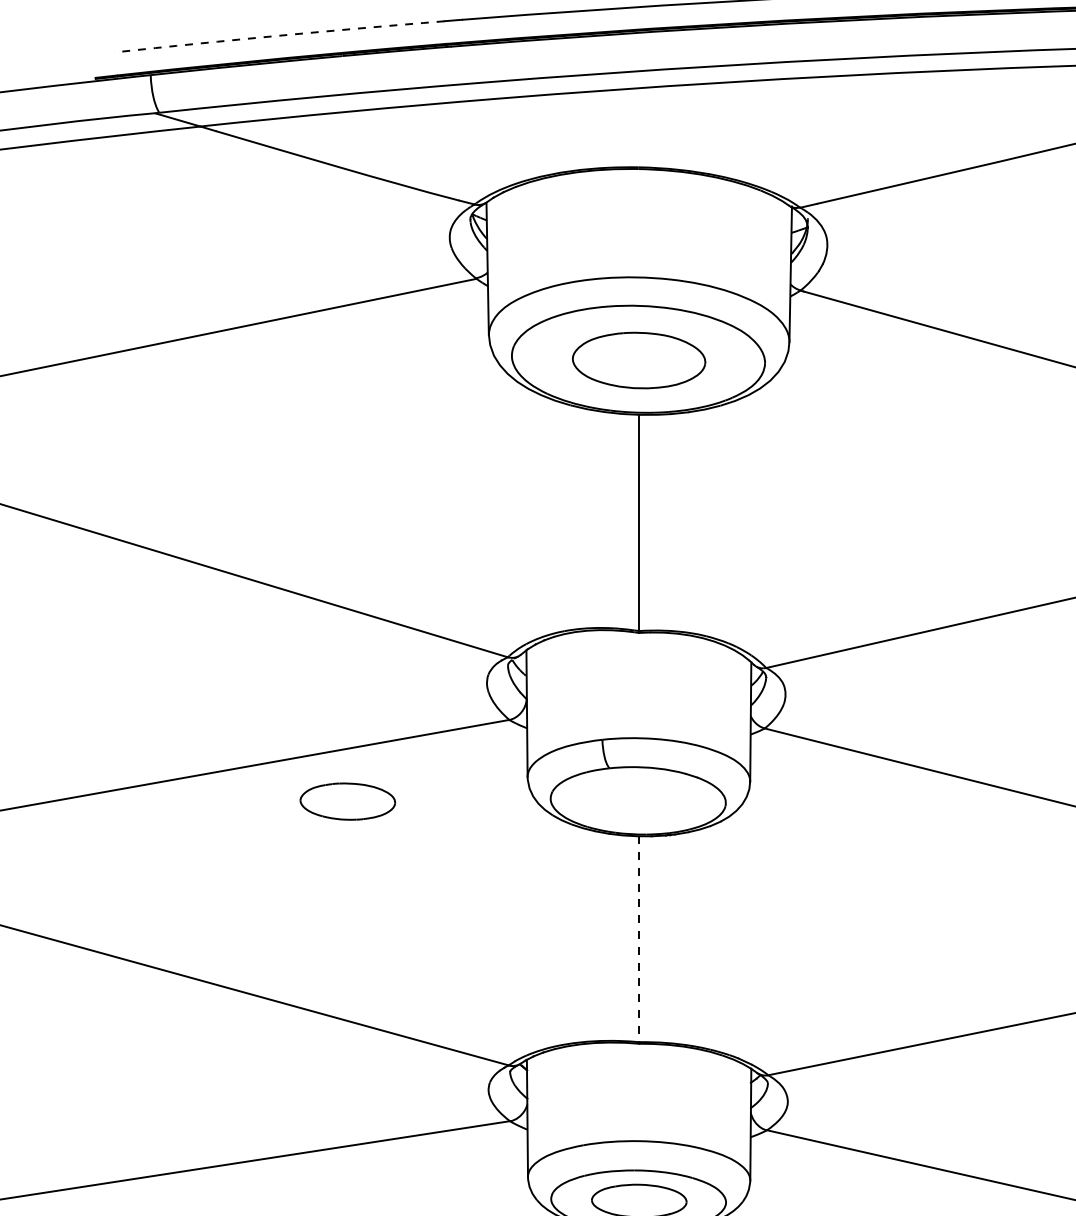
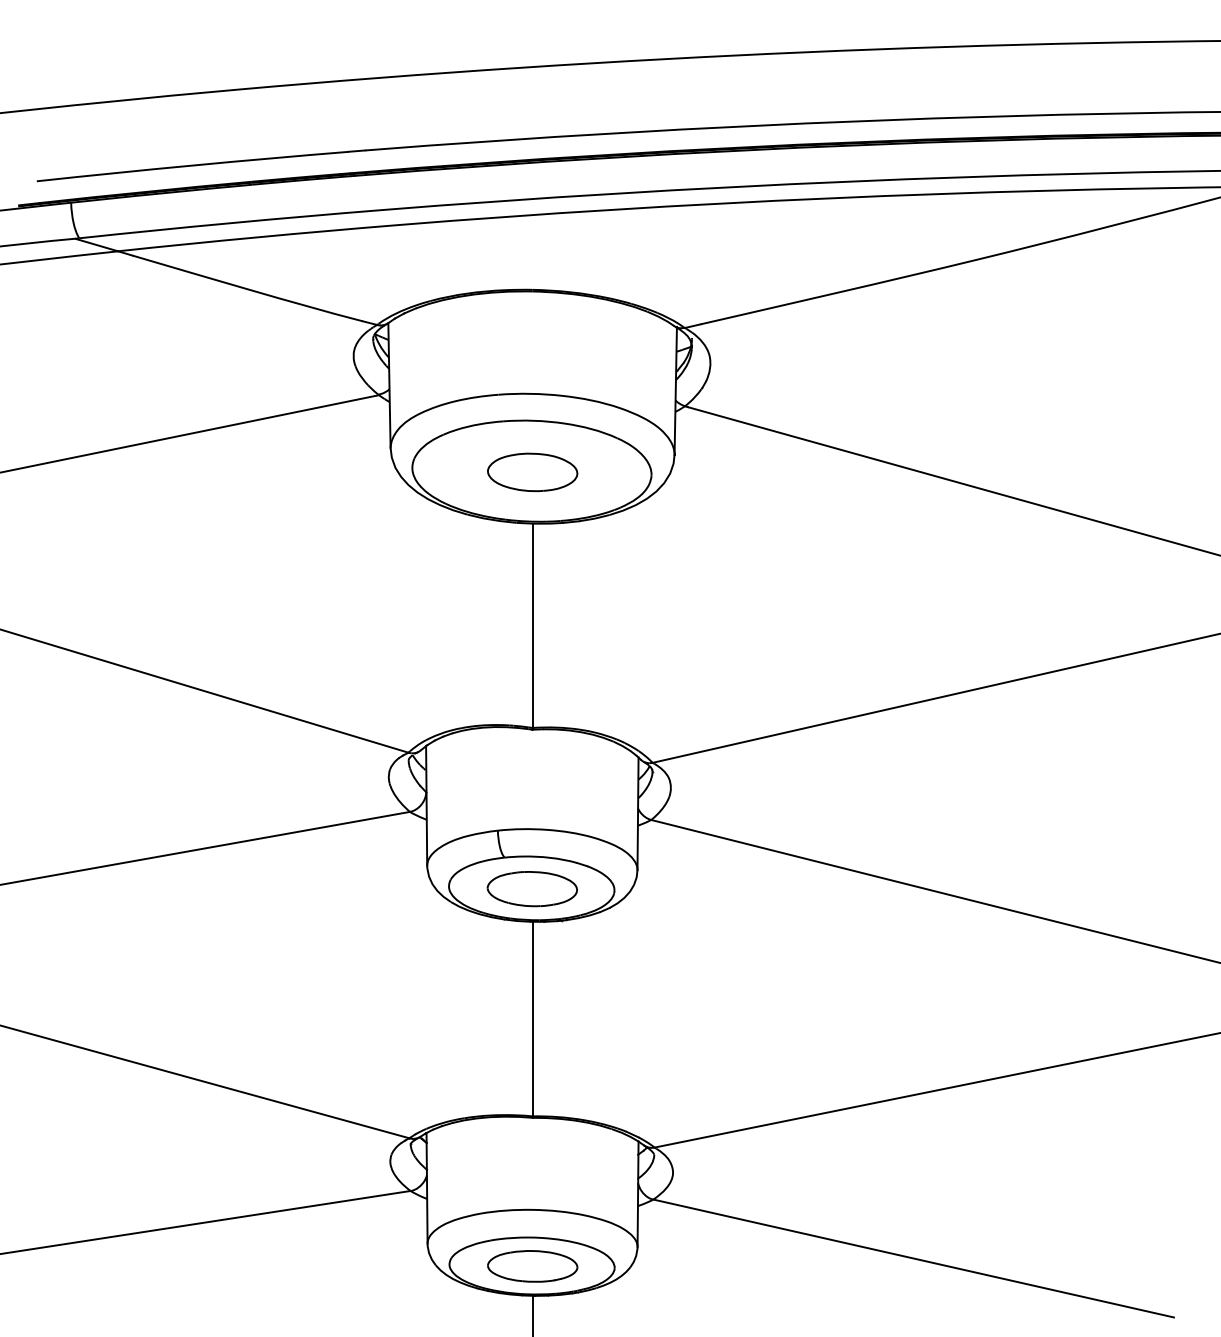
arc: (279, 35) -> (192, 165), dashed -> solid
part: (639, 360) -> (532, 472), size x0.71
part: (346, 802) -> (531, 889), moved
line: (639, 939) -> (532, 1019), dashed -> solid

